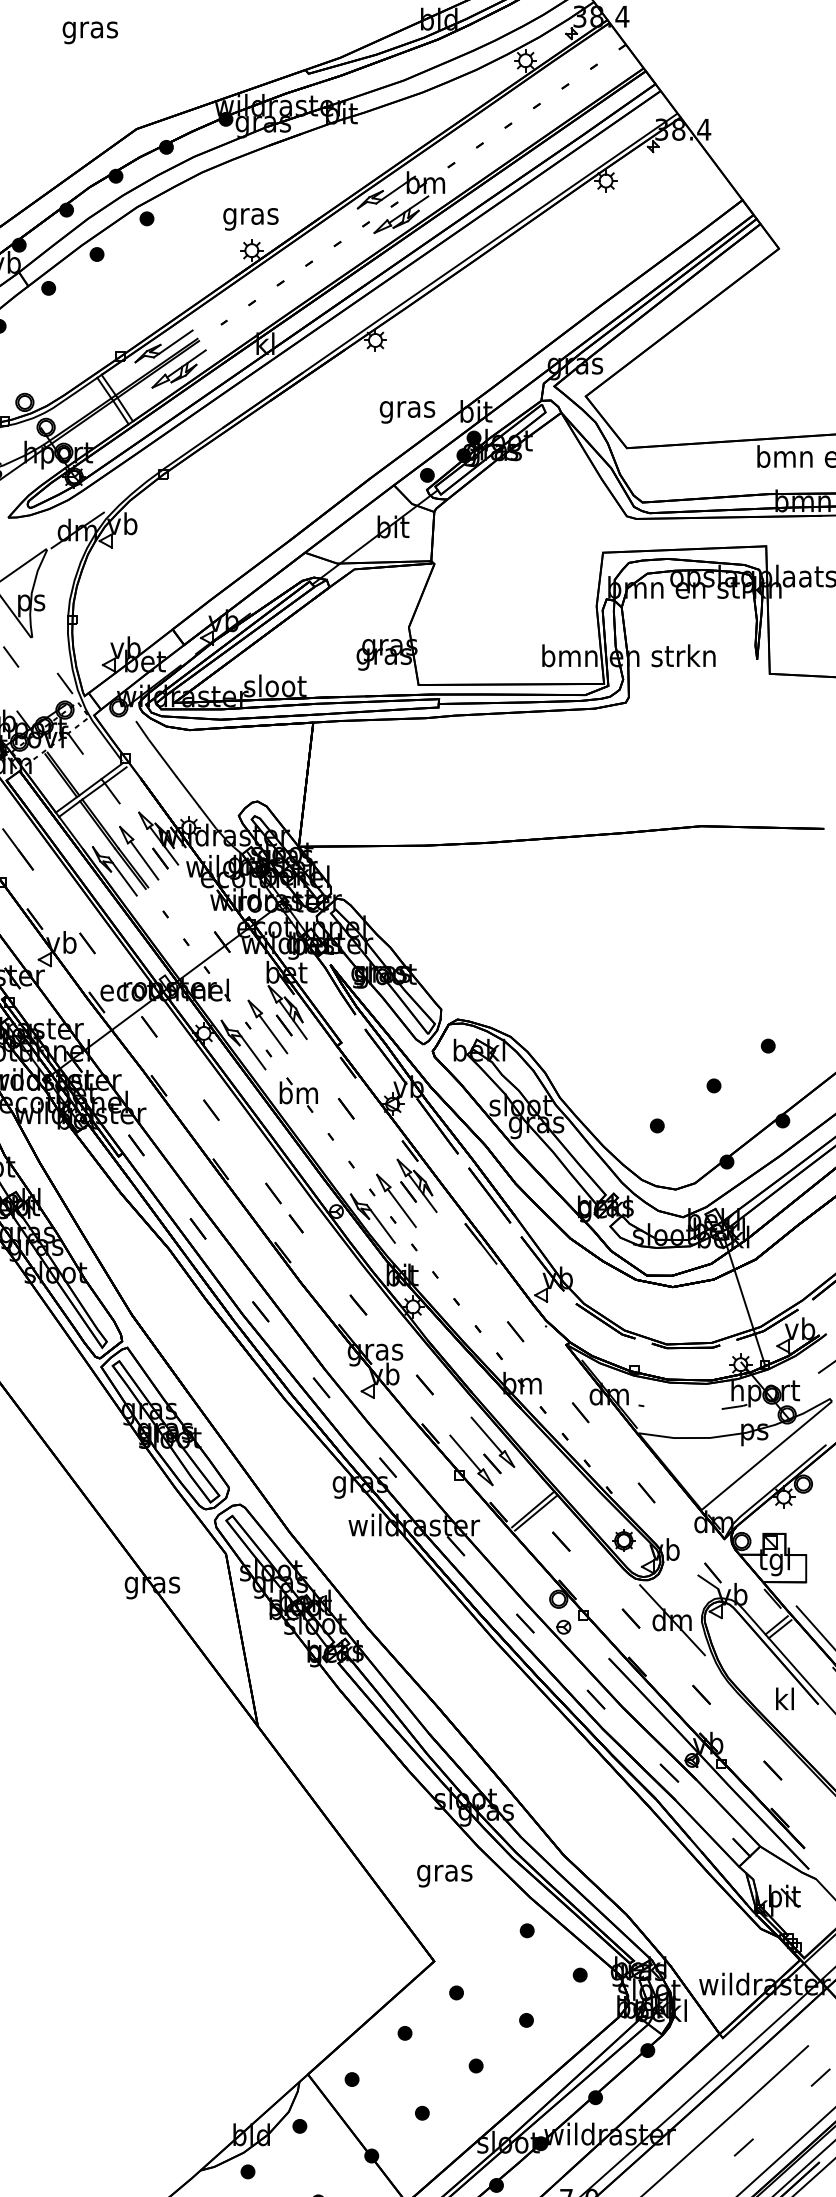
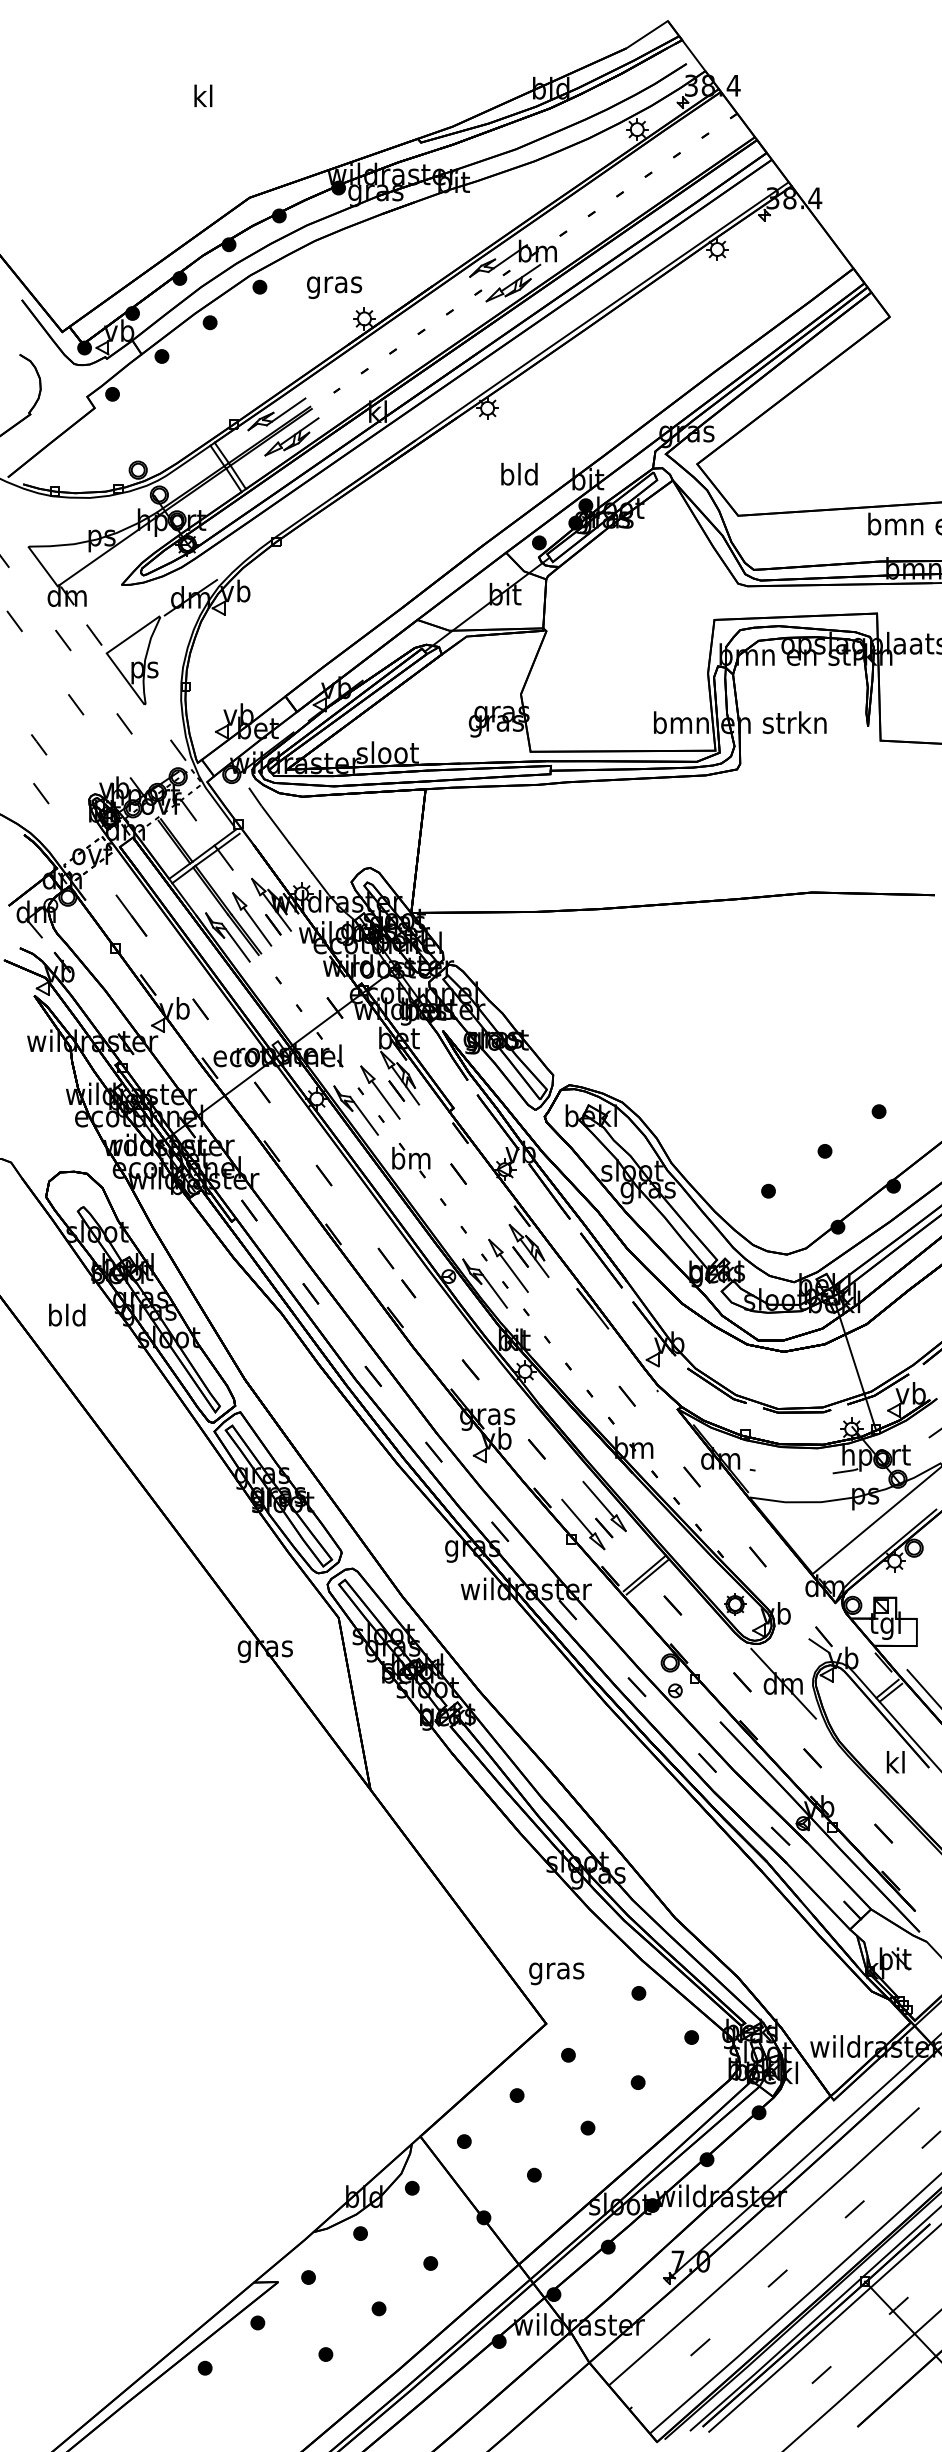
text: (90, 29) -> (203, 98), gras -> kl
text: (250, 219) -> (334, 287), moved
text: (407, 408) -> (519, 476), gras -> bld
text: (444, 1875) -> (556, 1973), moved

